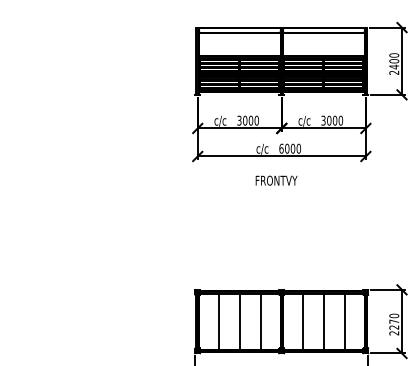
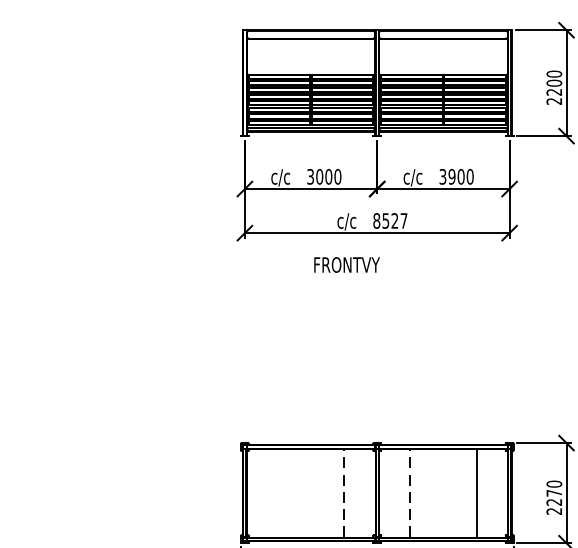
text: (394, 66) -> (554, 91), 2400 -> 2200
text: (329, 120) -> (452, 176), 3000 -> 3900
text: (290, 148) -> (390, 220), 6000 -> 8527
text: (276, 180) -> (346, 264), moved
line: (218, 321) -> (277, 492), removed
line: (239, 321) -> (310, 492), removed
line: (260, 321) -> (343, 492), solid -> dashed
line: (302, 321) -> (409, 492), solid -> dashed
line: (323, 321) -> (442, 492), removed

